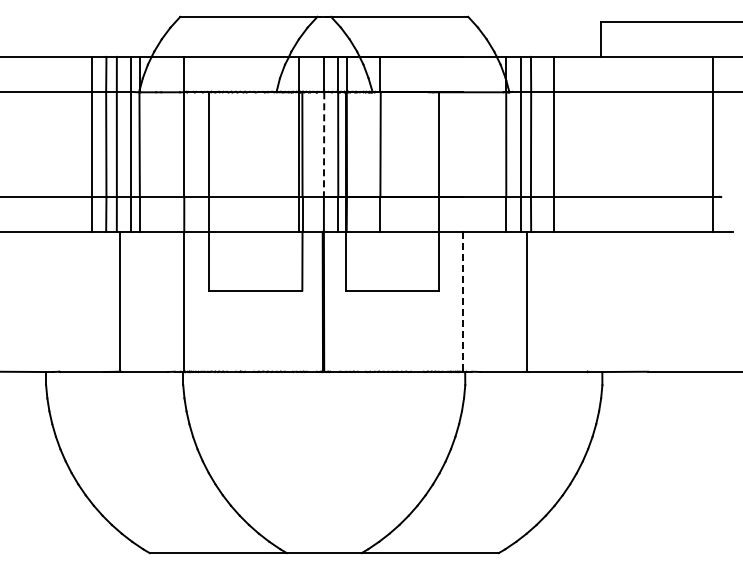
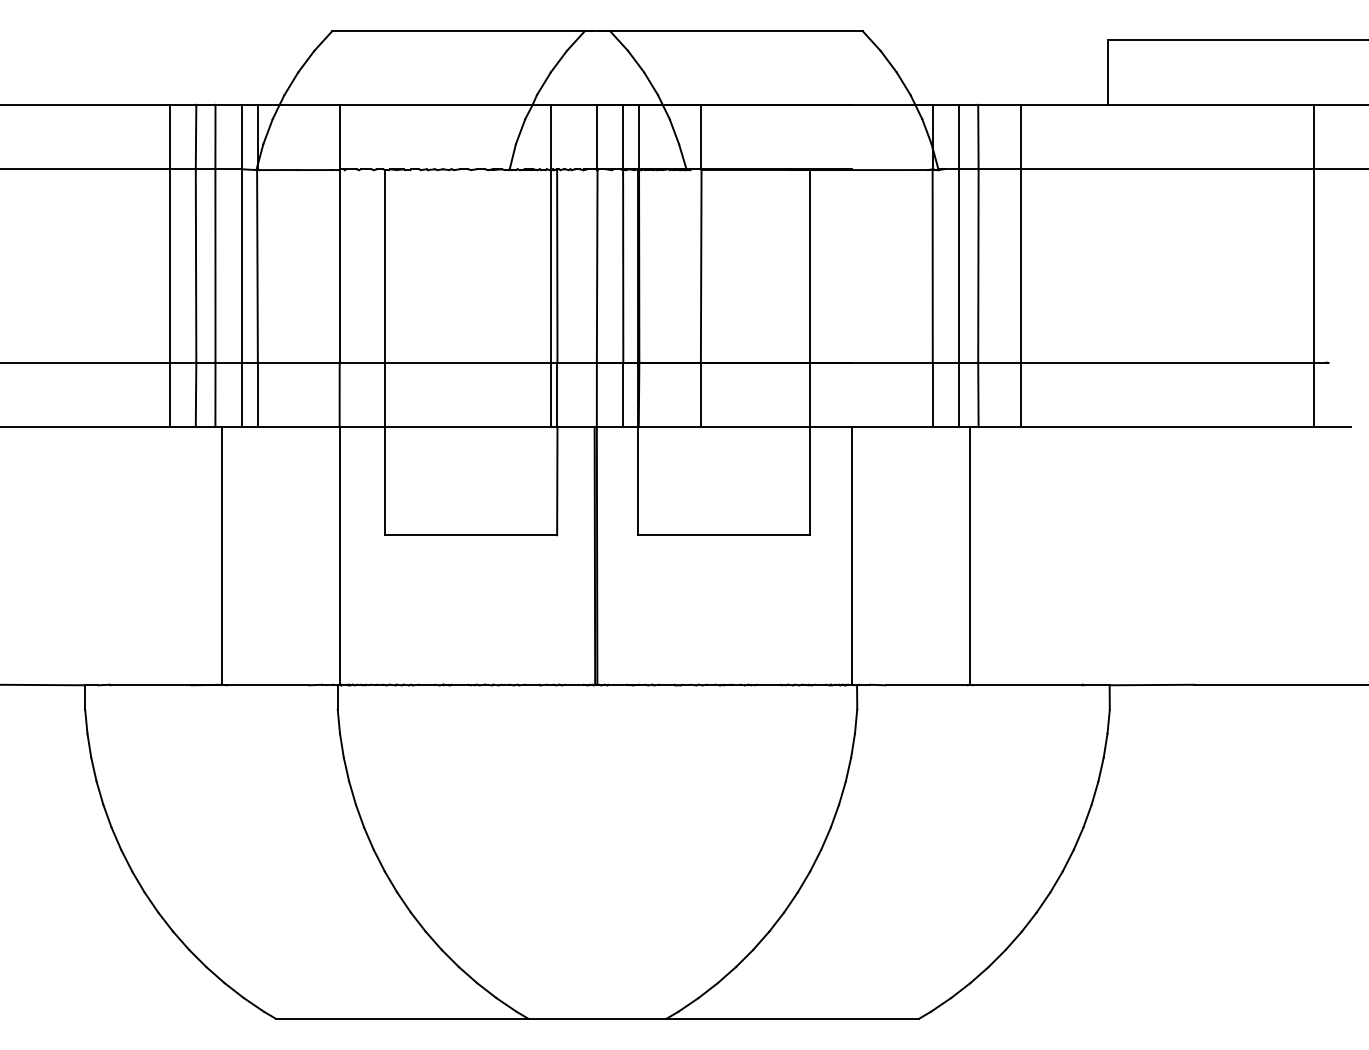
line: (324, 145) -> (597, 268), dashed -> solid
line: (462, 301) -> (852, 555), dashed -> solid

